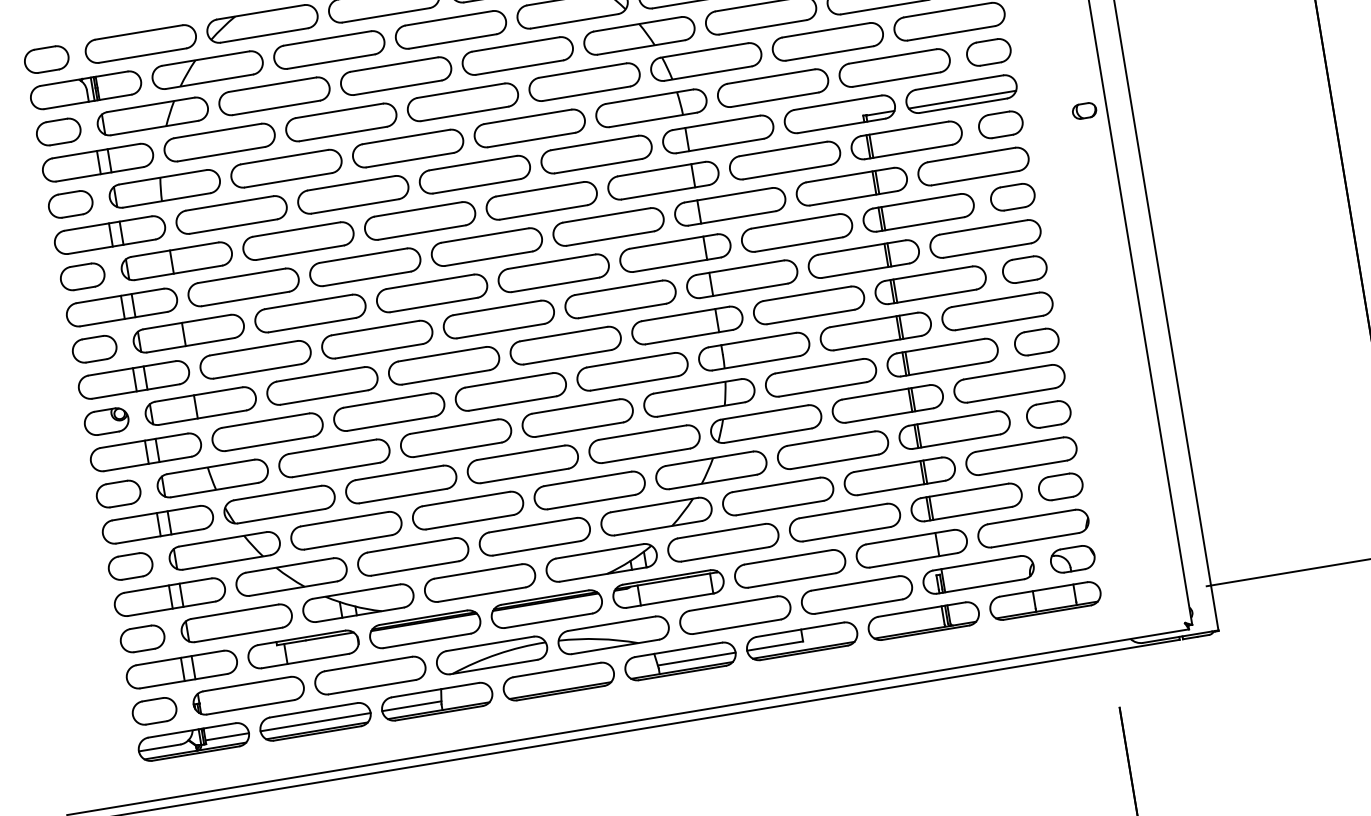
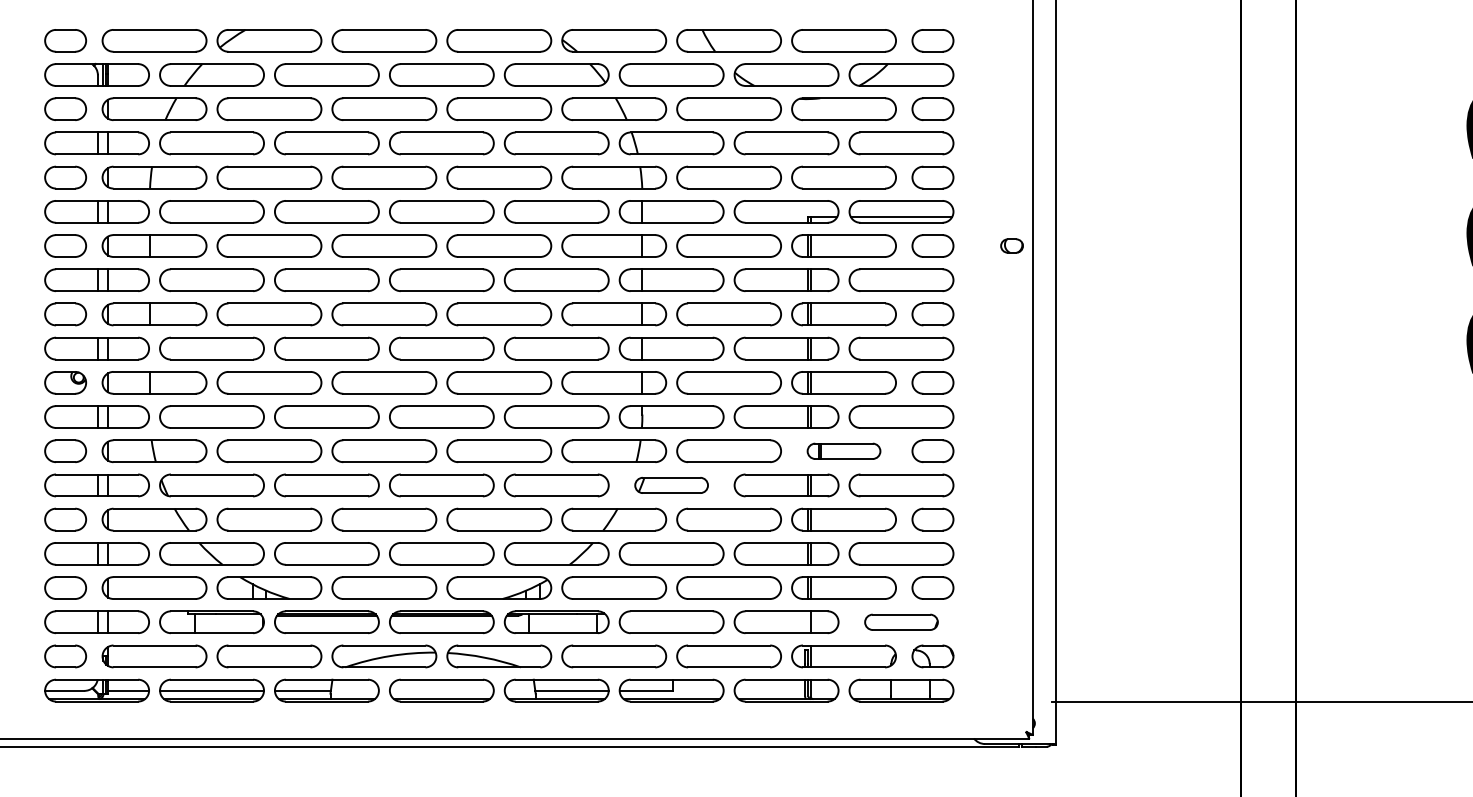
part: (942, 358) -> (843, 451), size x0.7
part: (766, 424) -> (671, 485), size x0.7
part: (1033, 528) -> (901, 622), size x0.7

